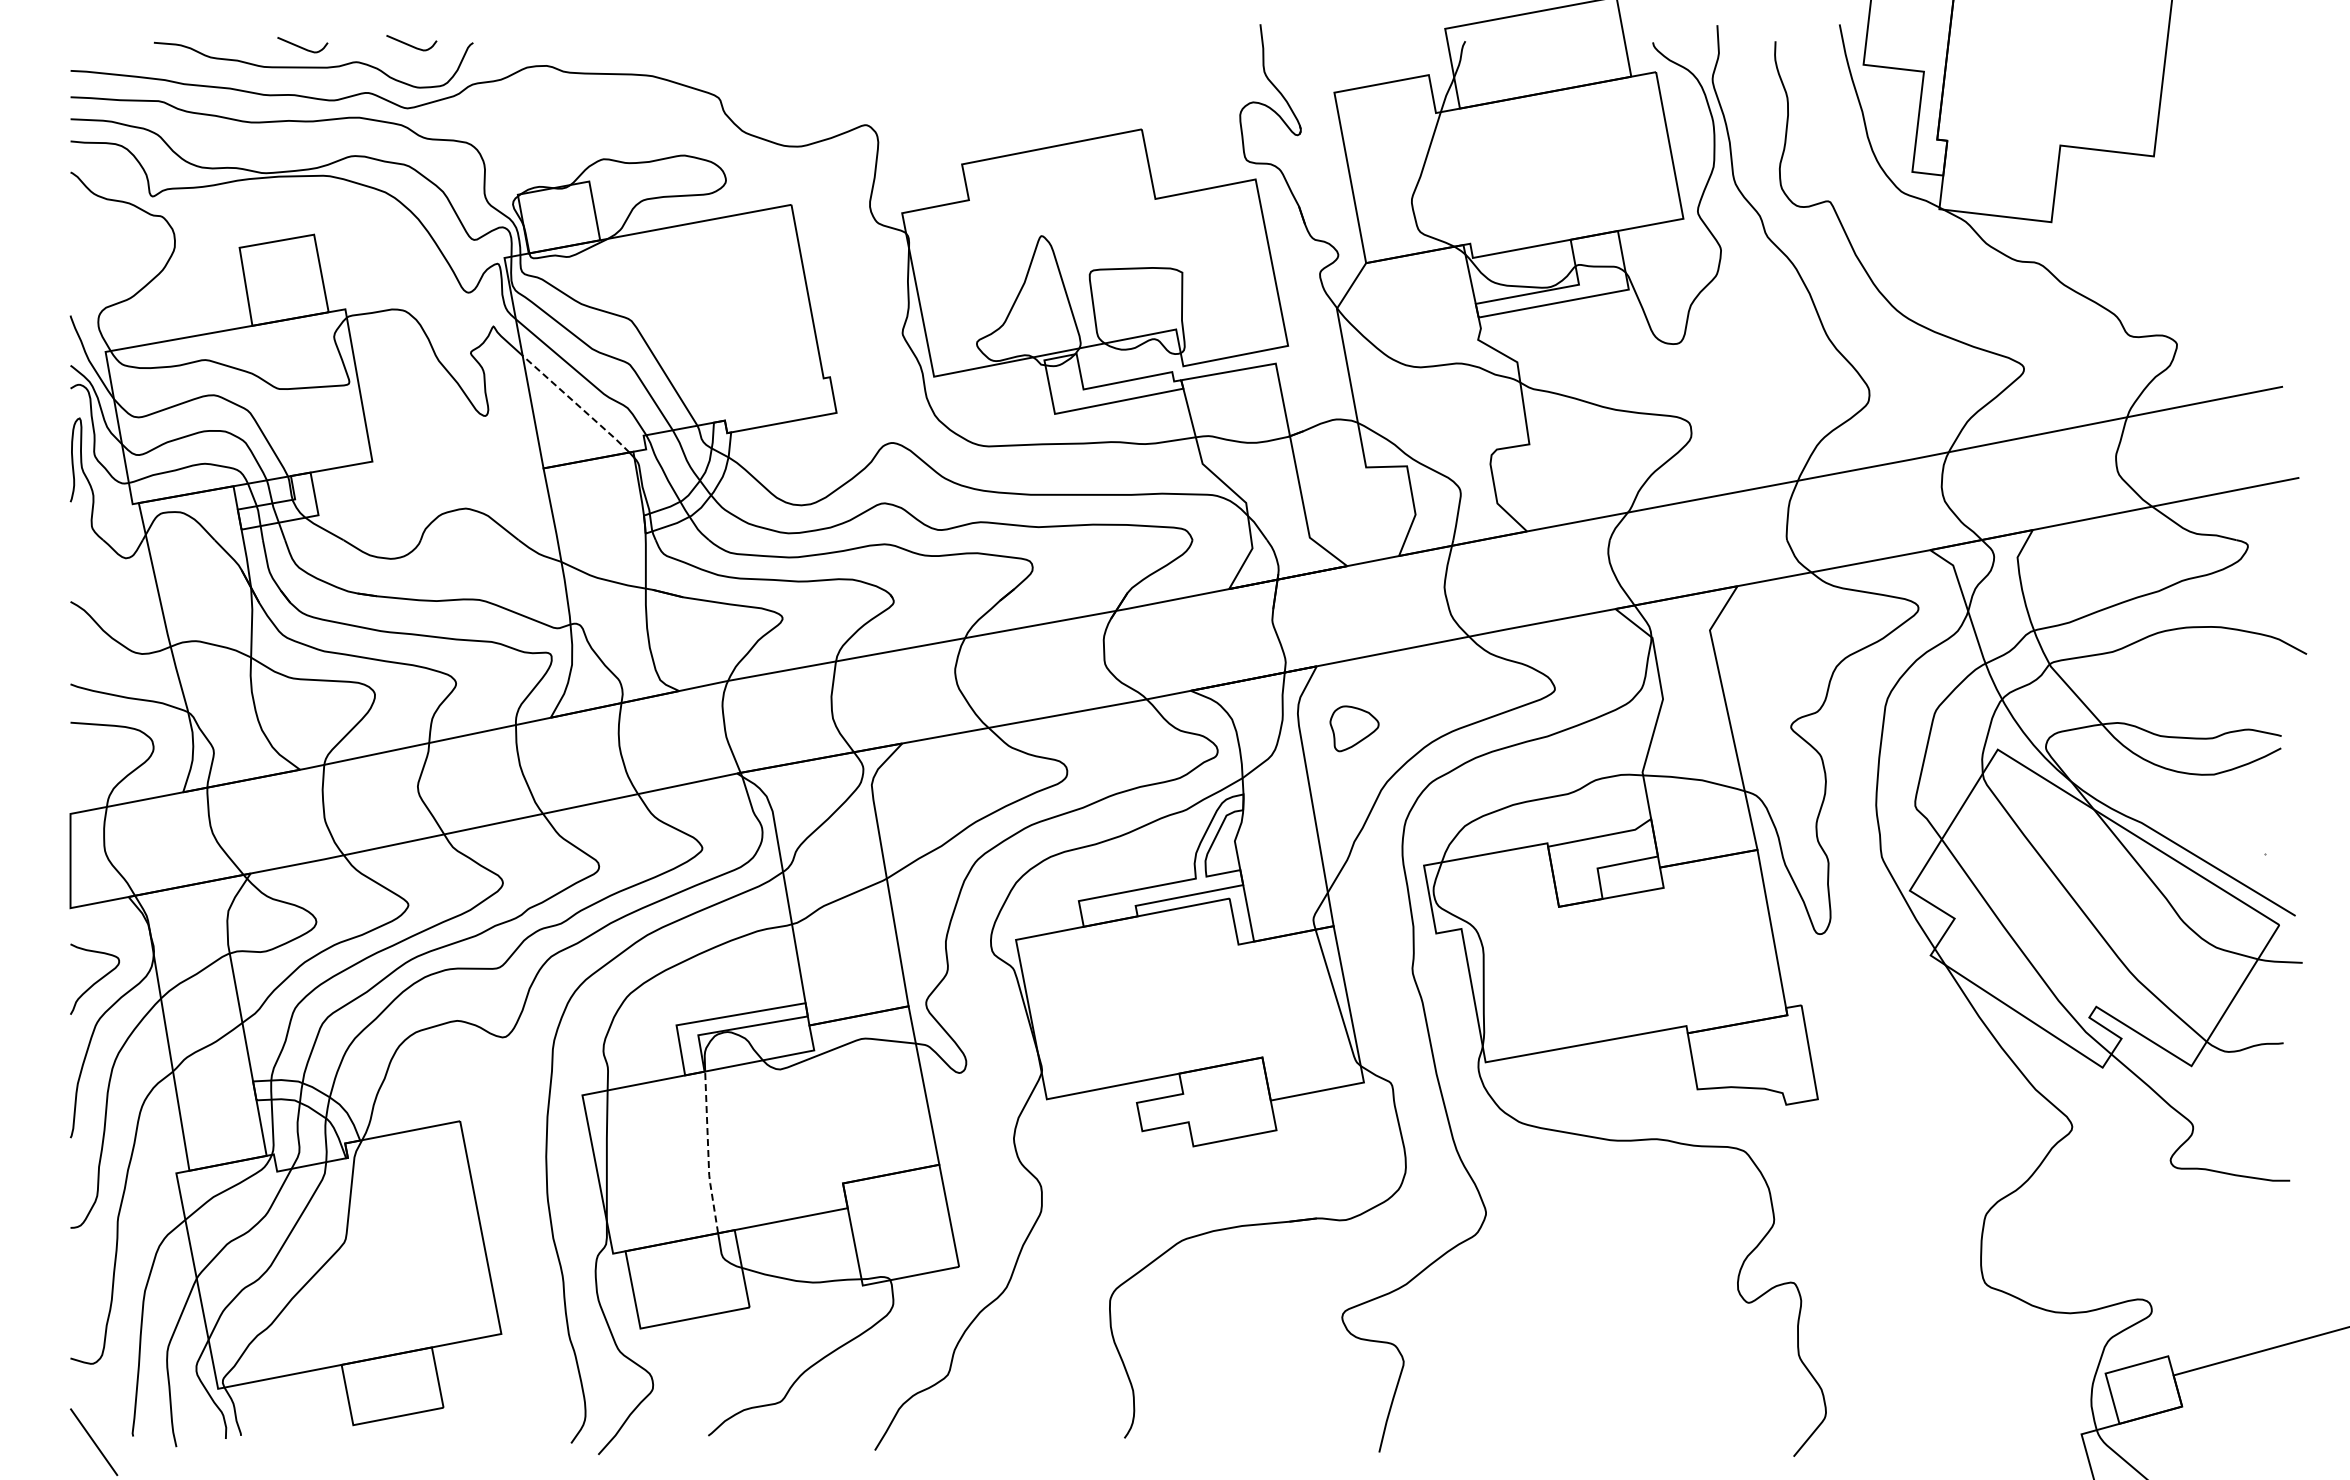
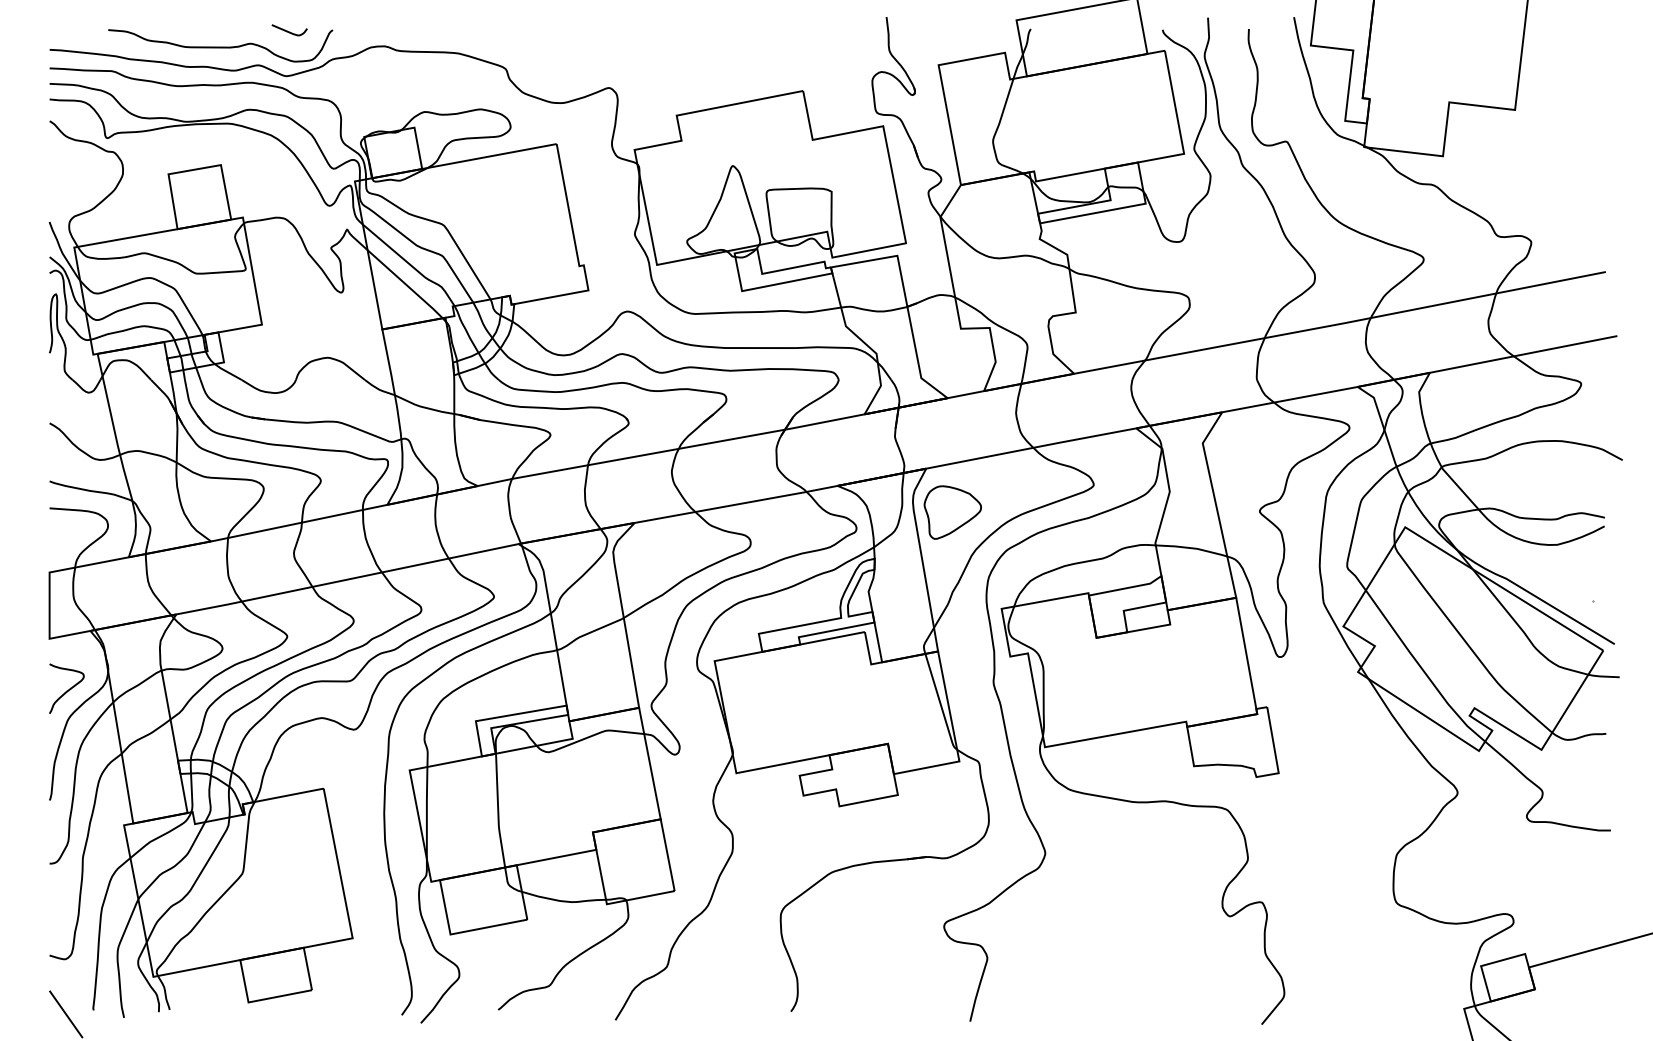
curve: (301, 46) -> (212, 32), removed
line: (576, 404) -> (405, 284), dashed -> solid
part: (1354, 728) -> (952, 512), size x1.67
line: (708, 1154) -> (498, 812), dashed -> solid

